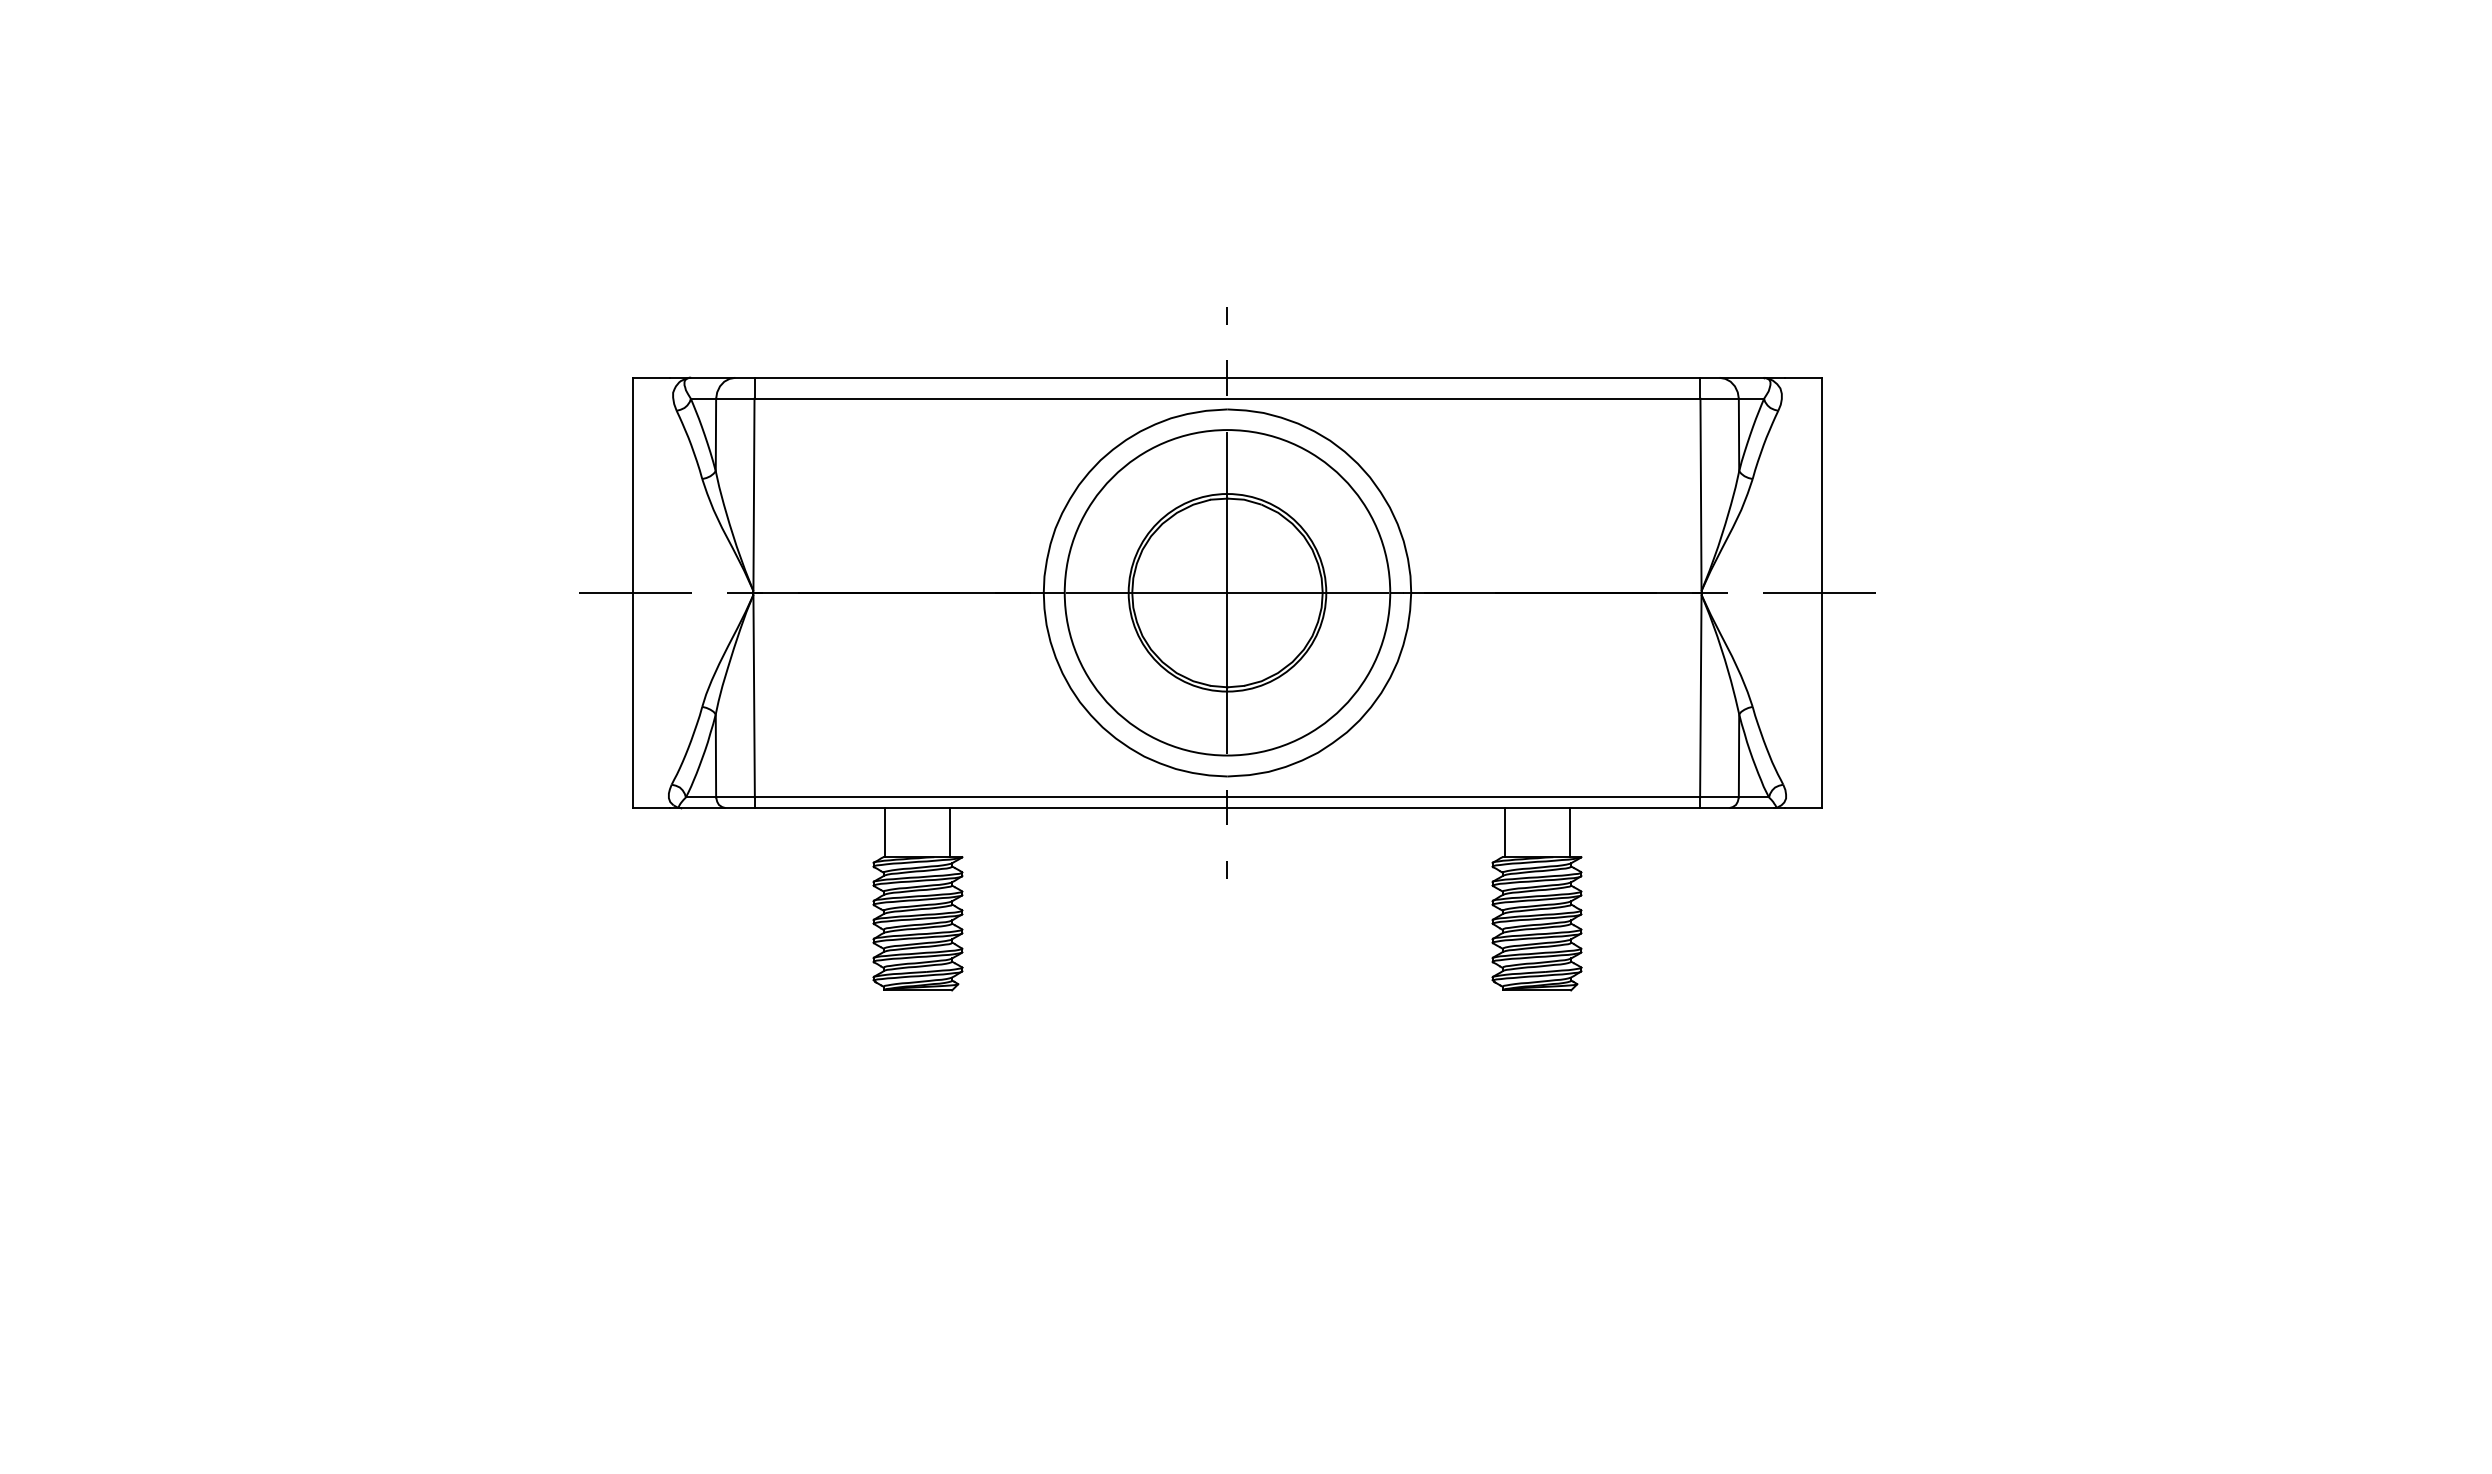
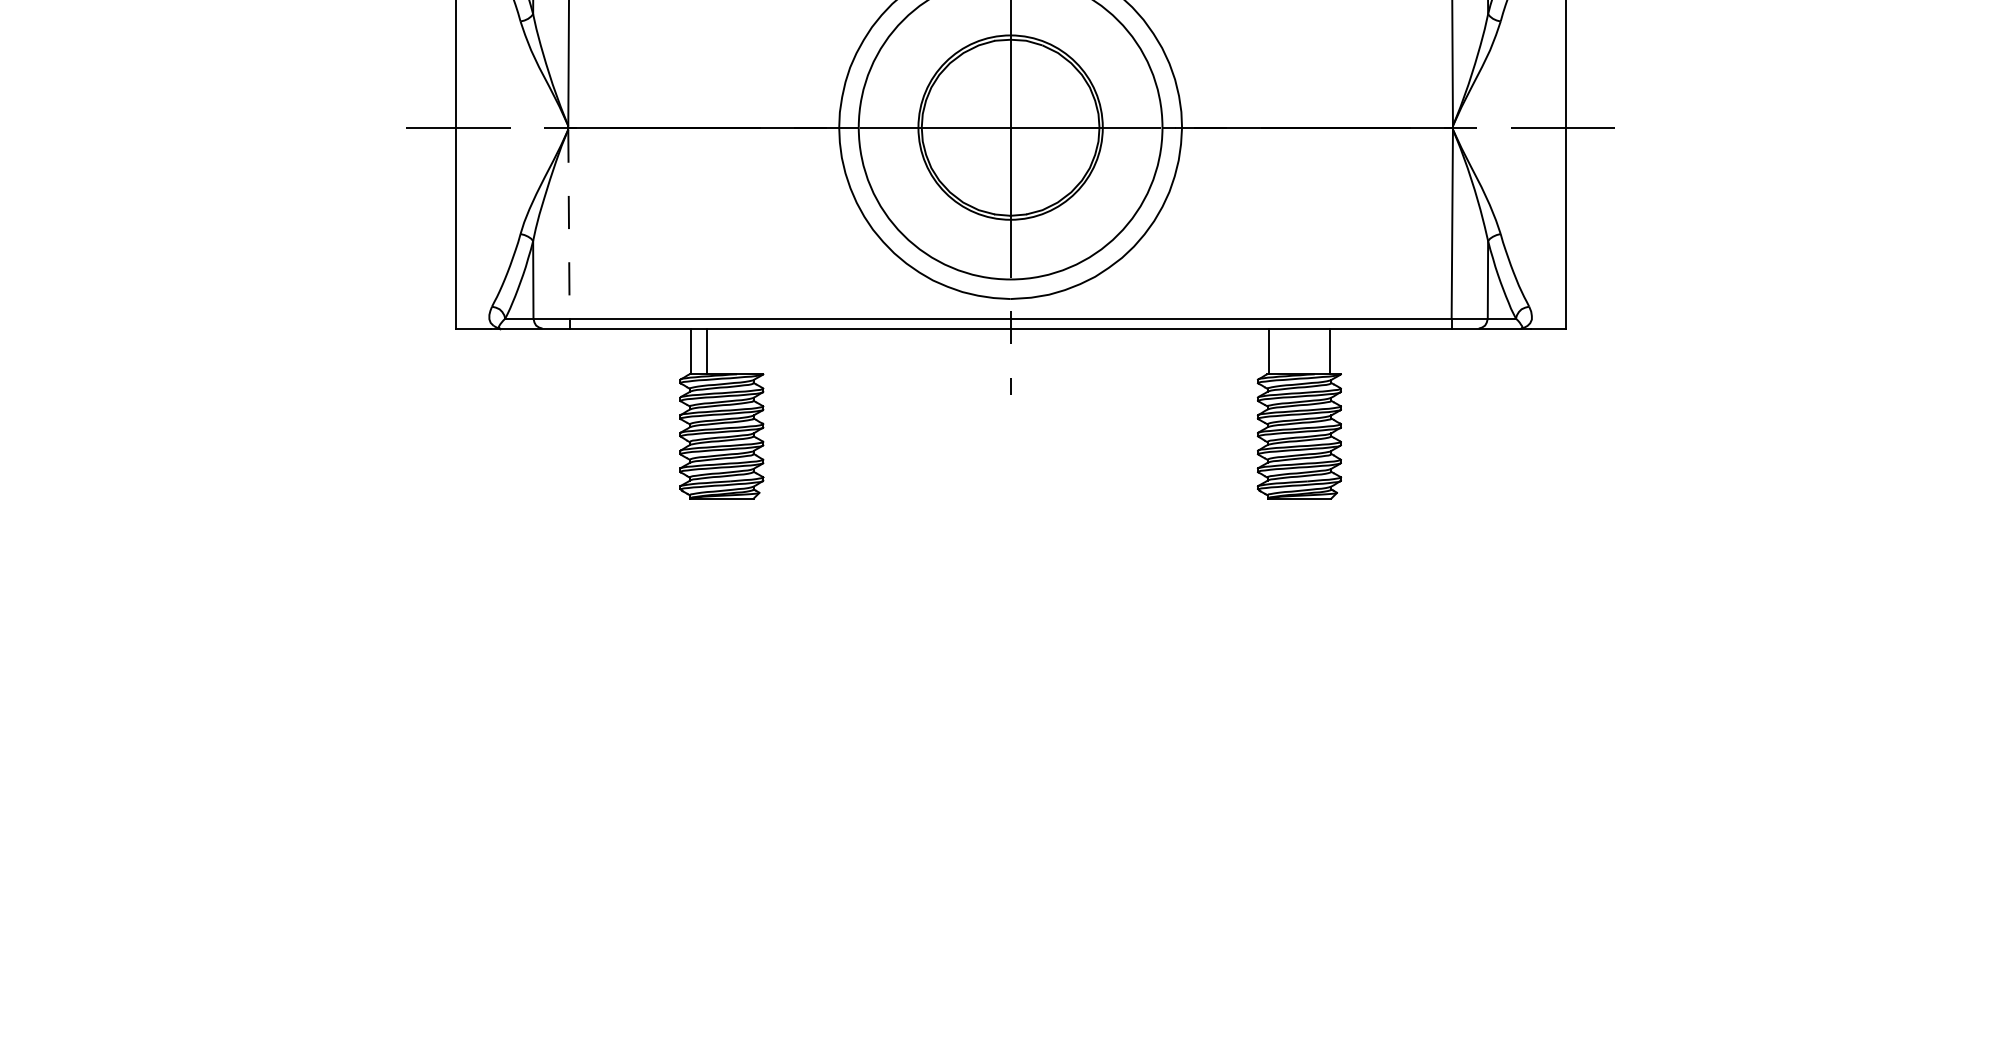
line: (754, 696) -> (569, 224), solid -> dashed
line: (950, 832) -> (707, 351), moved

